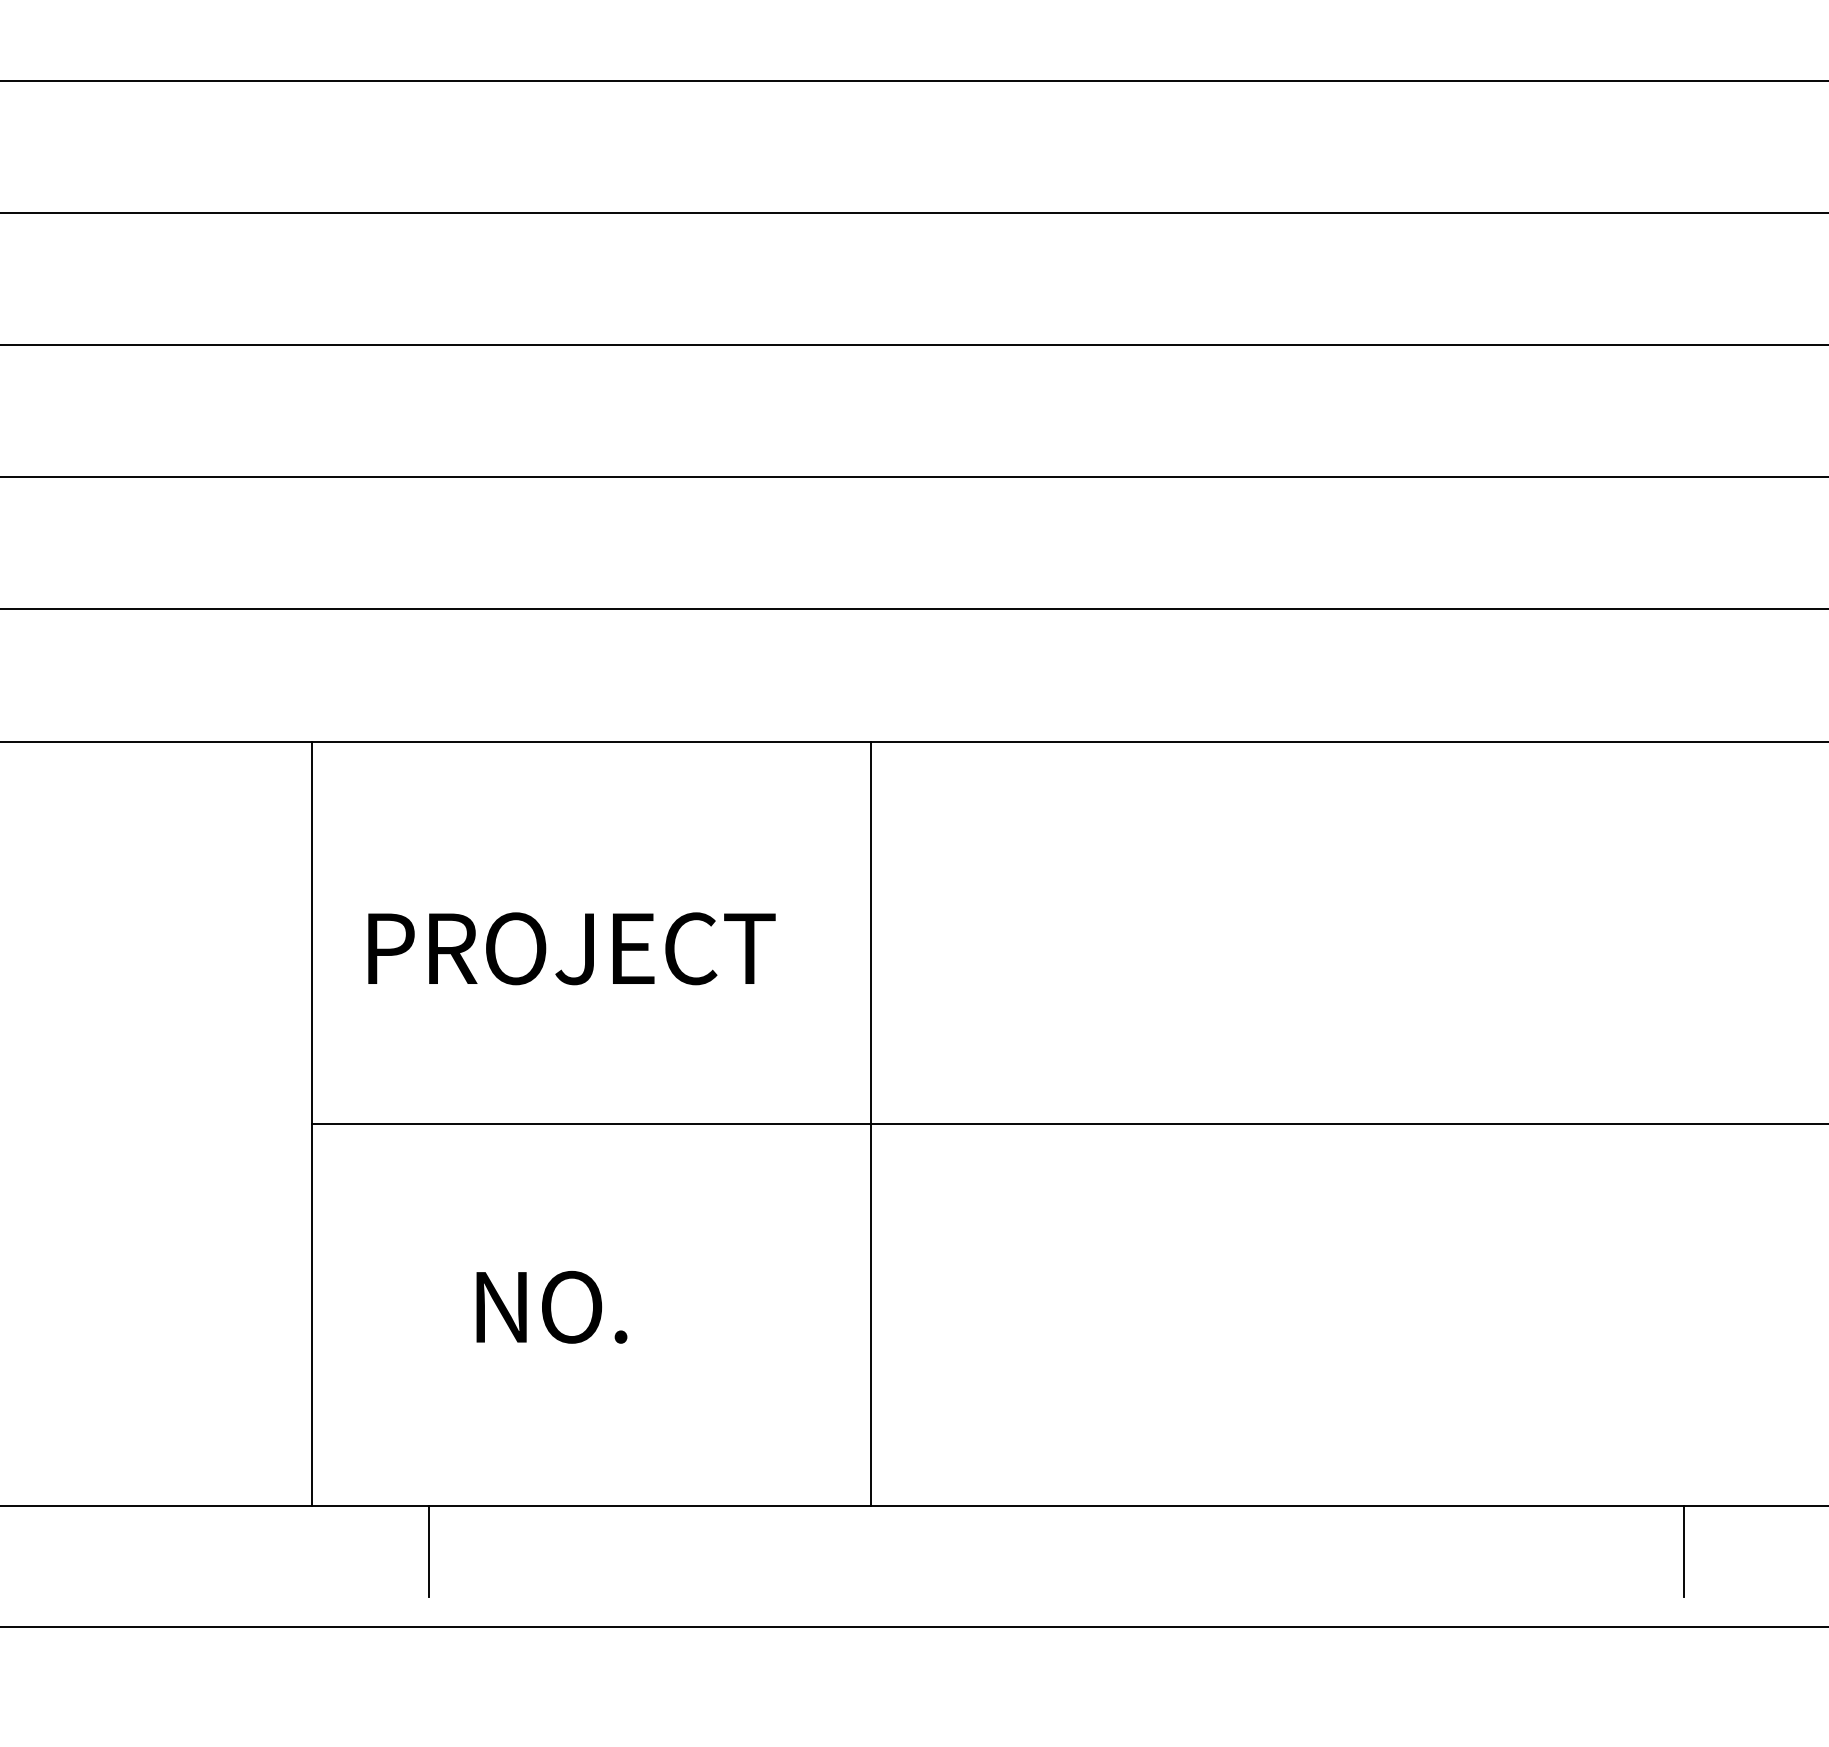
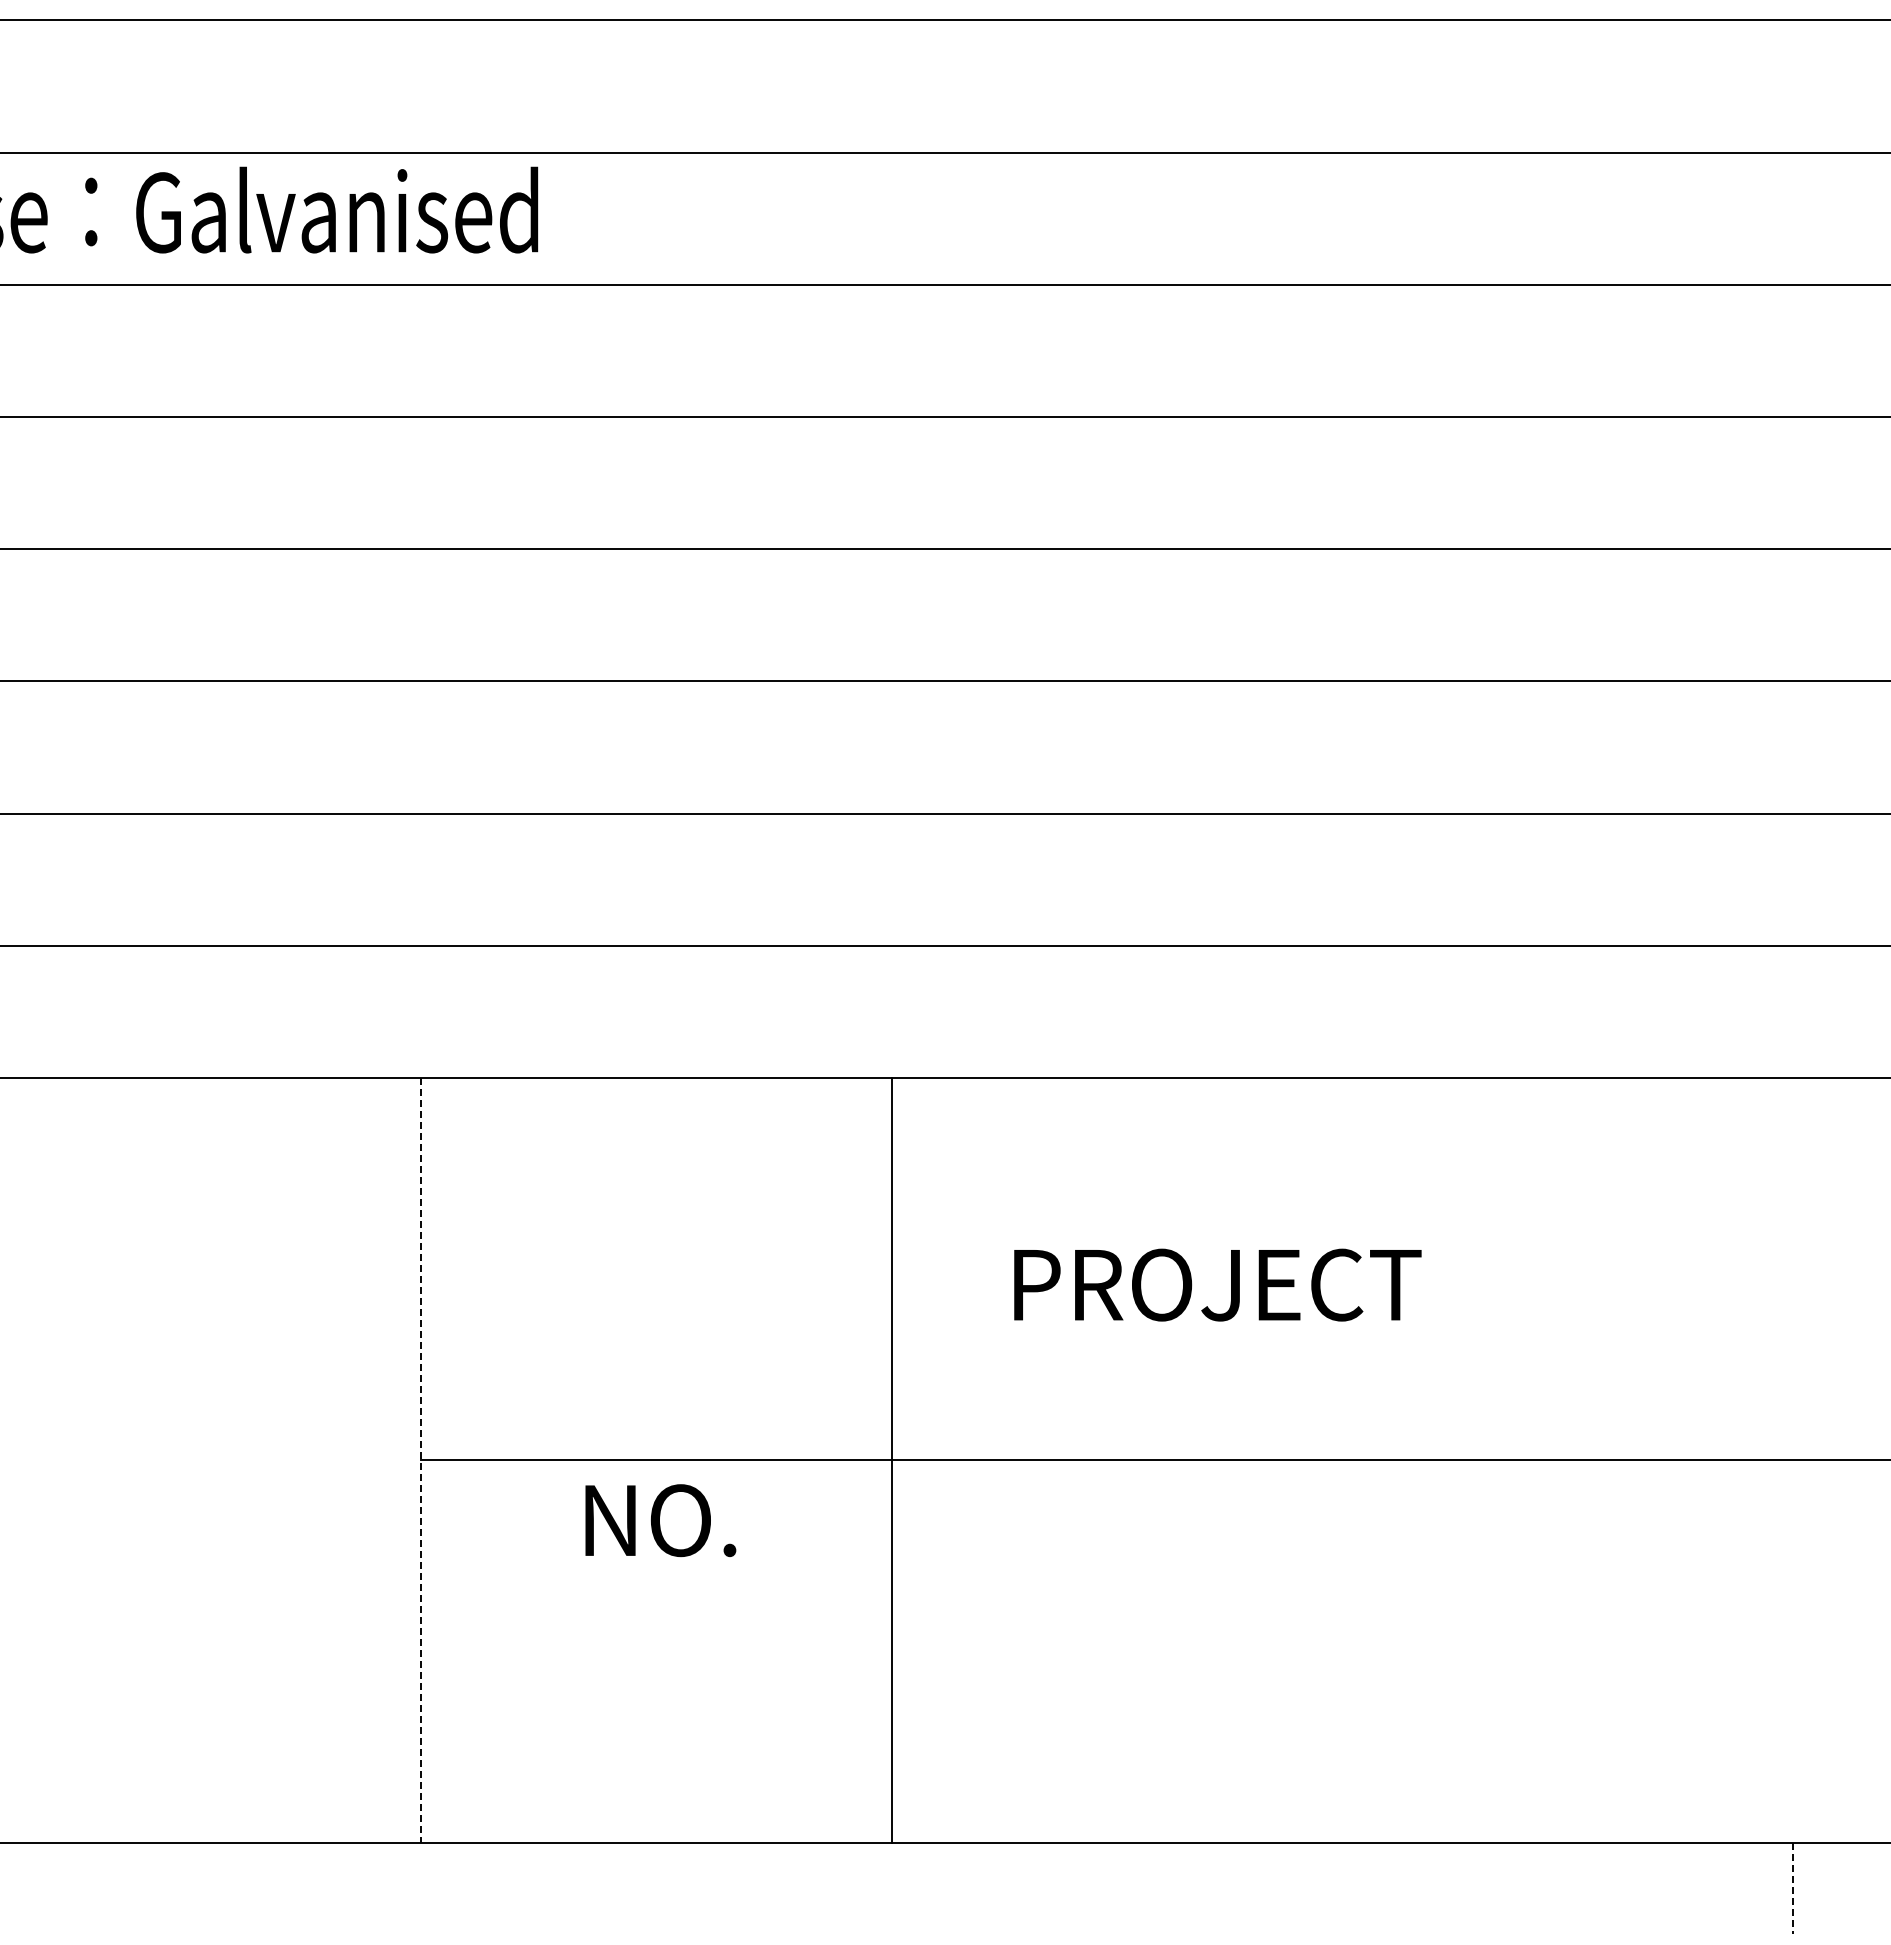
text: (571, 948) -> (1217, 1284), moved
line: (871, 1123) -> (892, 1459), moved
line: (311, 1124) -> (420, 1460), solid -> dashed
text: (551, 1307) -> (660, 1520), moved
line: (428, 1551) -> (537, 1887), removed
line: (1683, 1552) -> (1792, 1888), solid -> dashed

